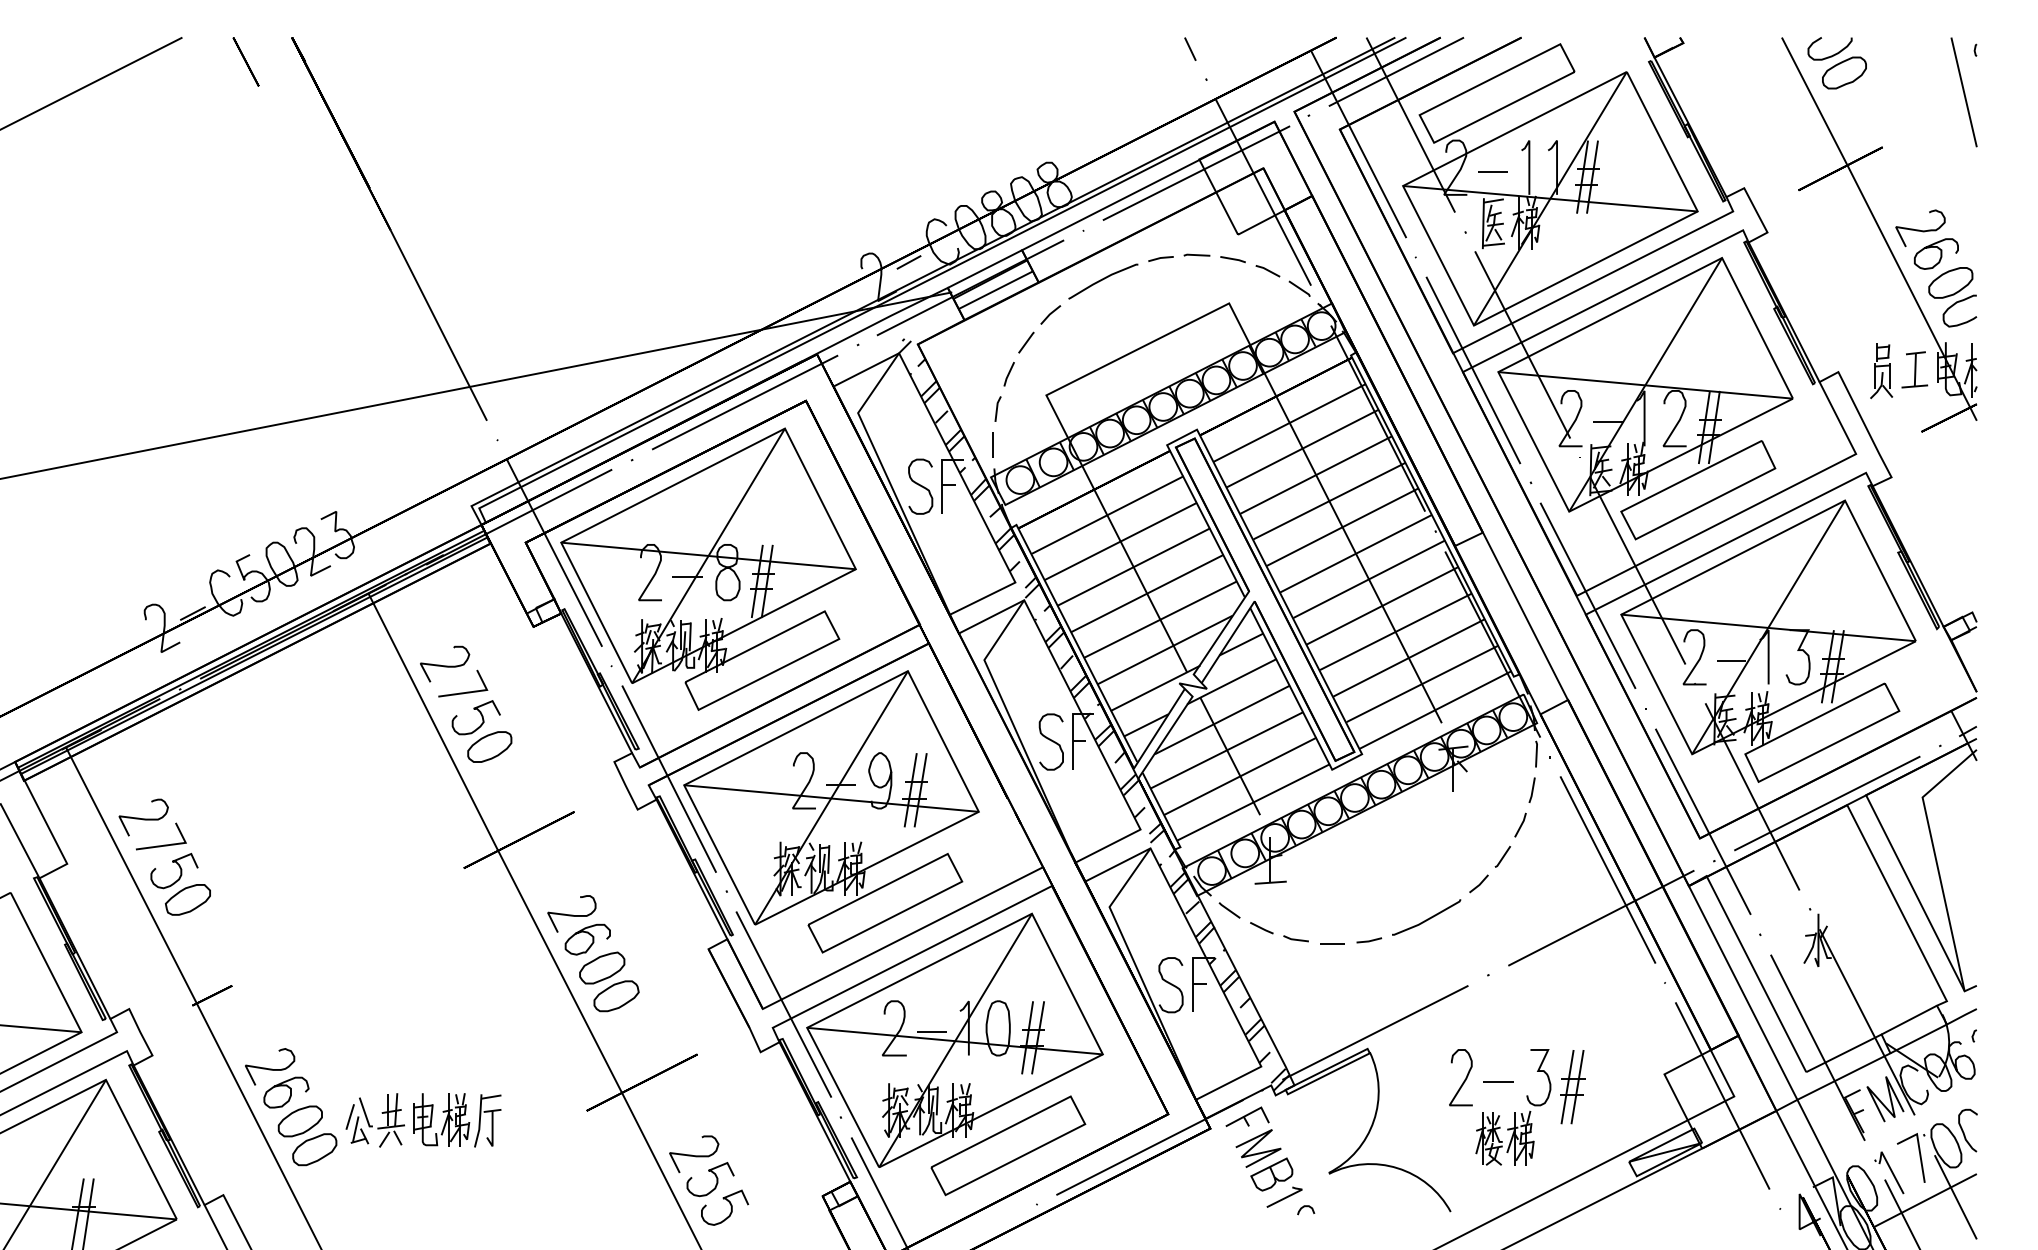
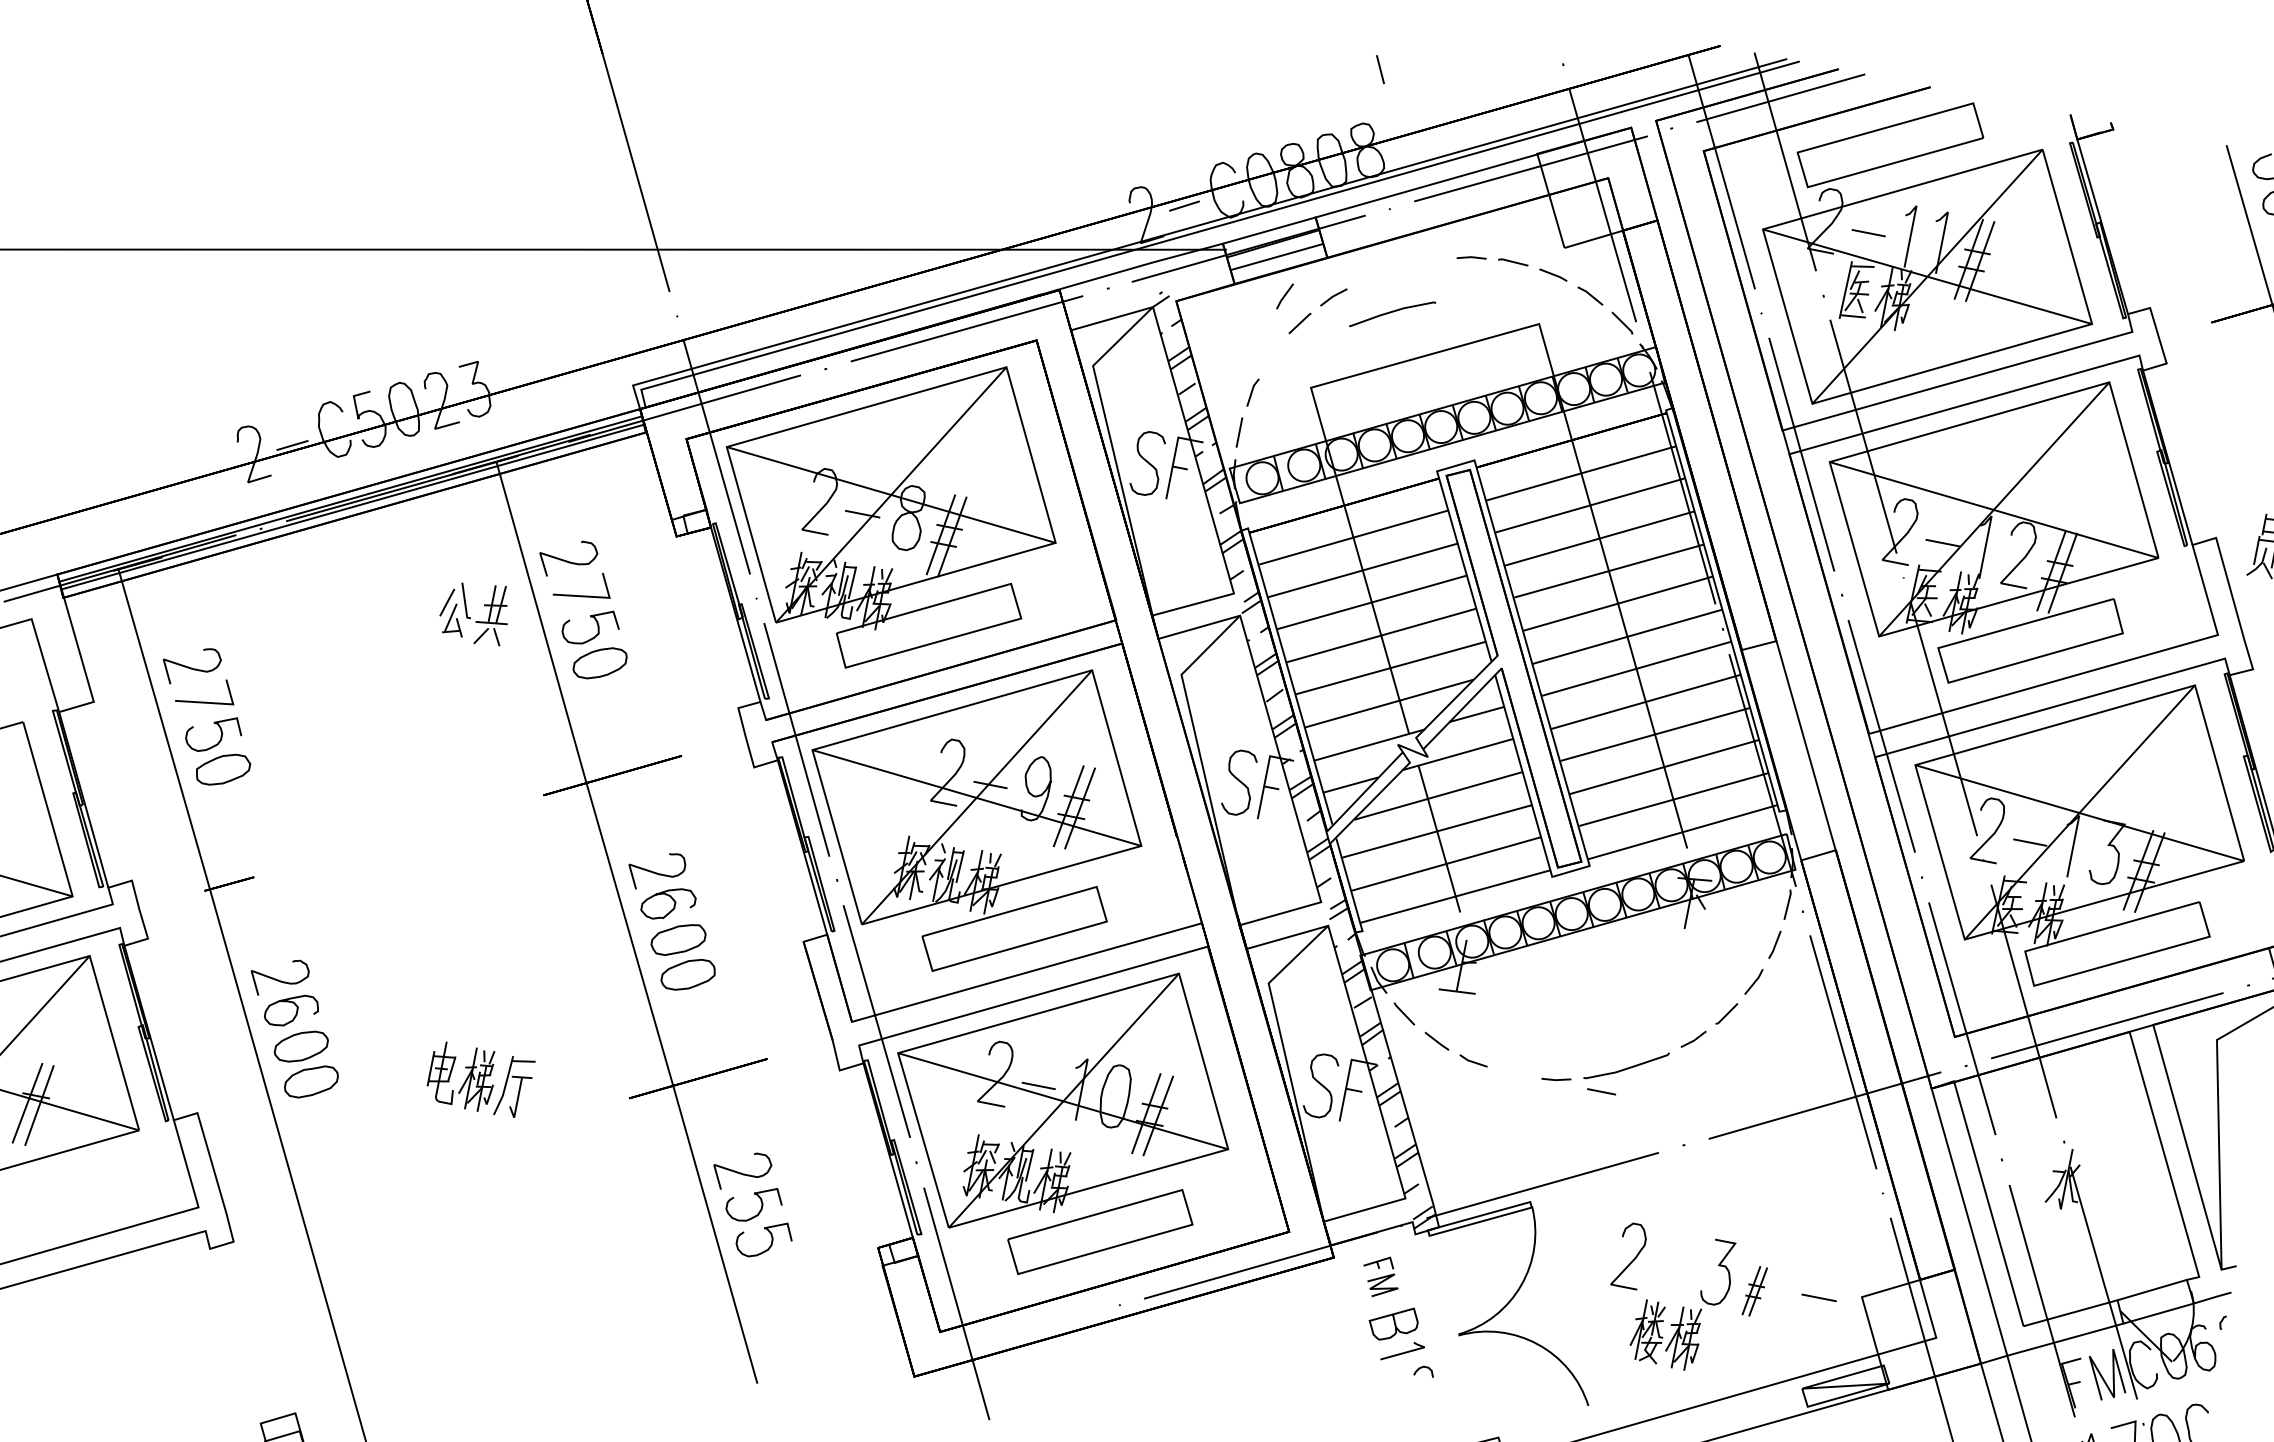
line: (1190, 48) -> (1380, 68), moved
curve: (1102, 280) -> (1391, 312), moved
line: (1008, 374) -> (1284, 296), moved
line: (1332, 943) -> (1601, 1091), moved
line: (1498, 1081) -> (1819, 1297), moved
part: (1572, 1087) -> (1754, 1291), size x0.6
part: (374, 1120) -> (474, 612), moved
part: (1253, 1136) -> (1381, 1276), size x0.6

